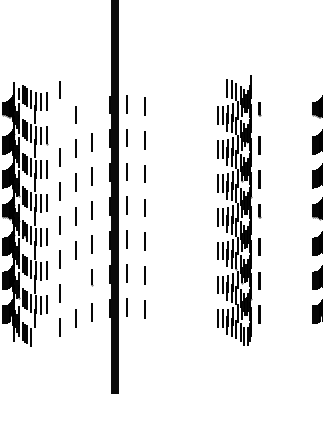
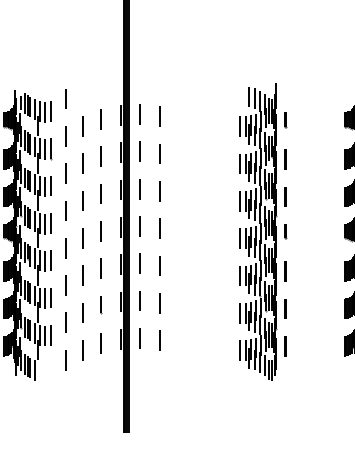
line: (91, 108) -> (100, 119), added
line: (59, 123) -> (65, 135), added
line: (75, 284) -> (82, 312), added

